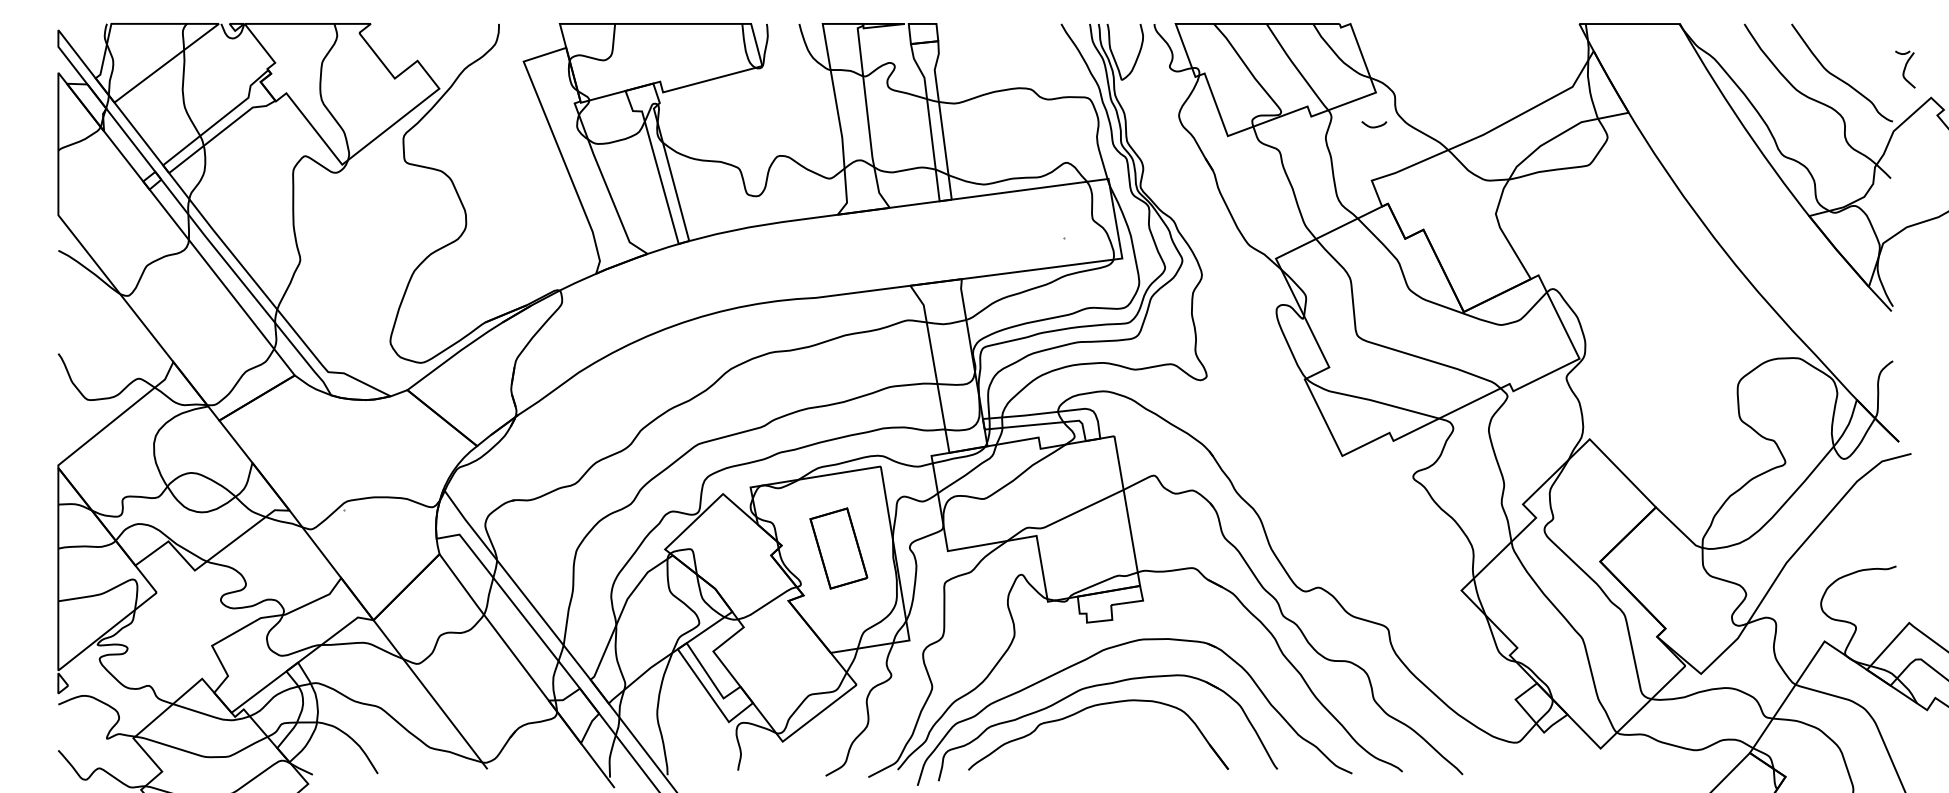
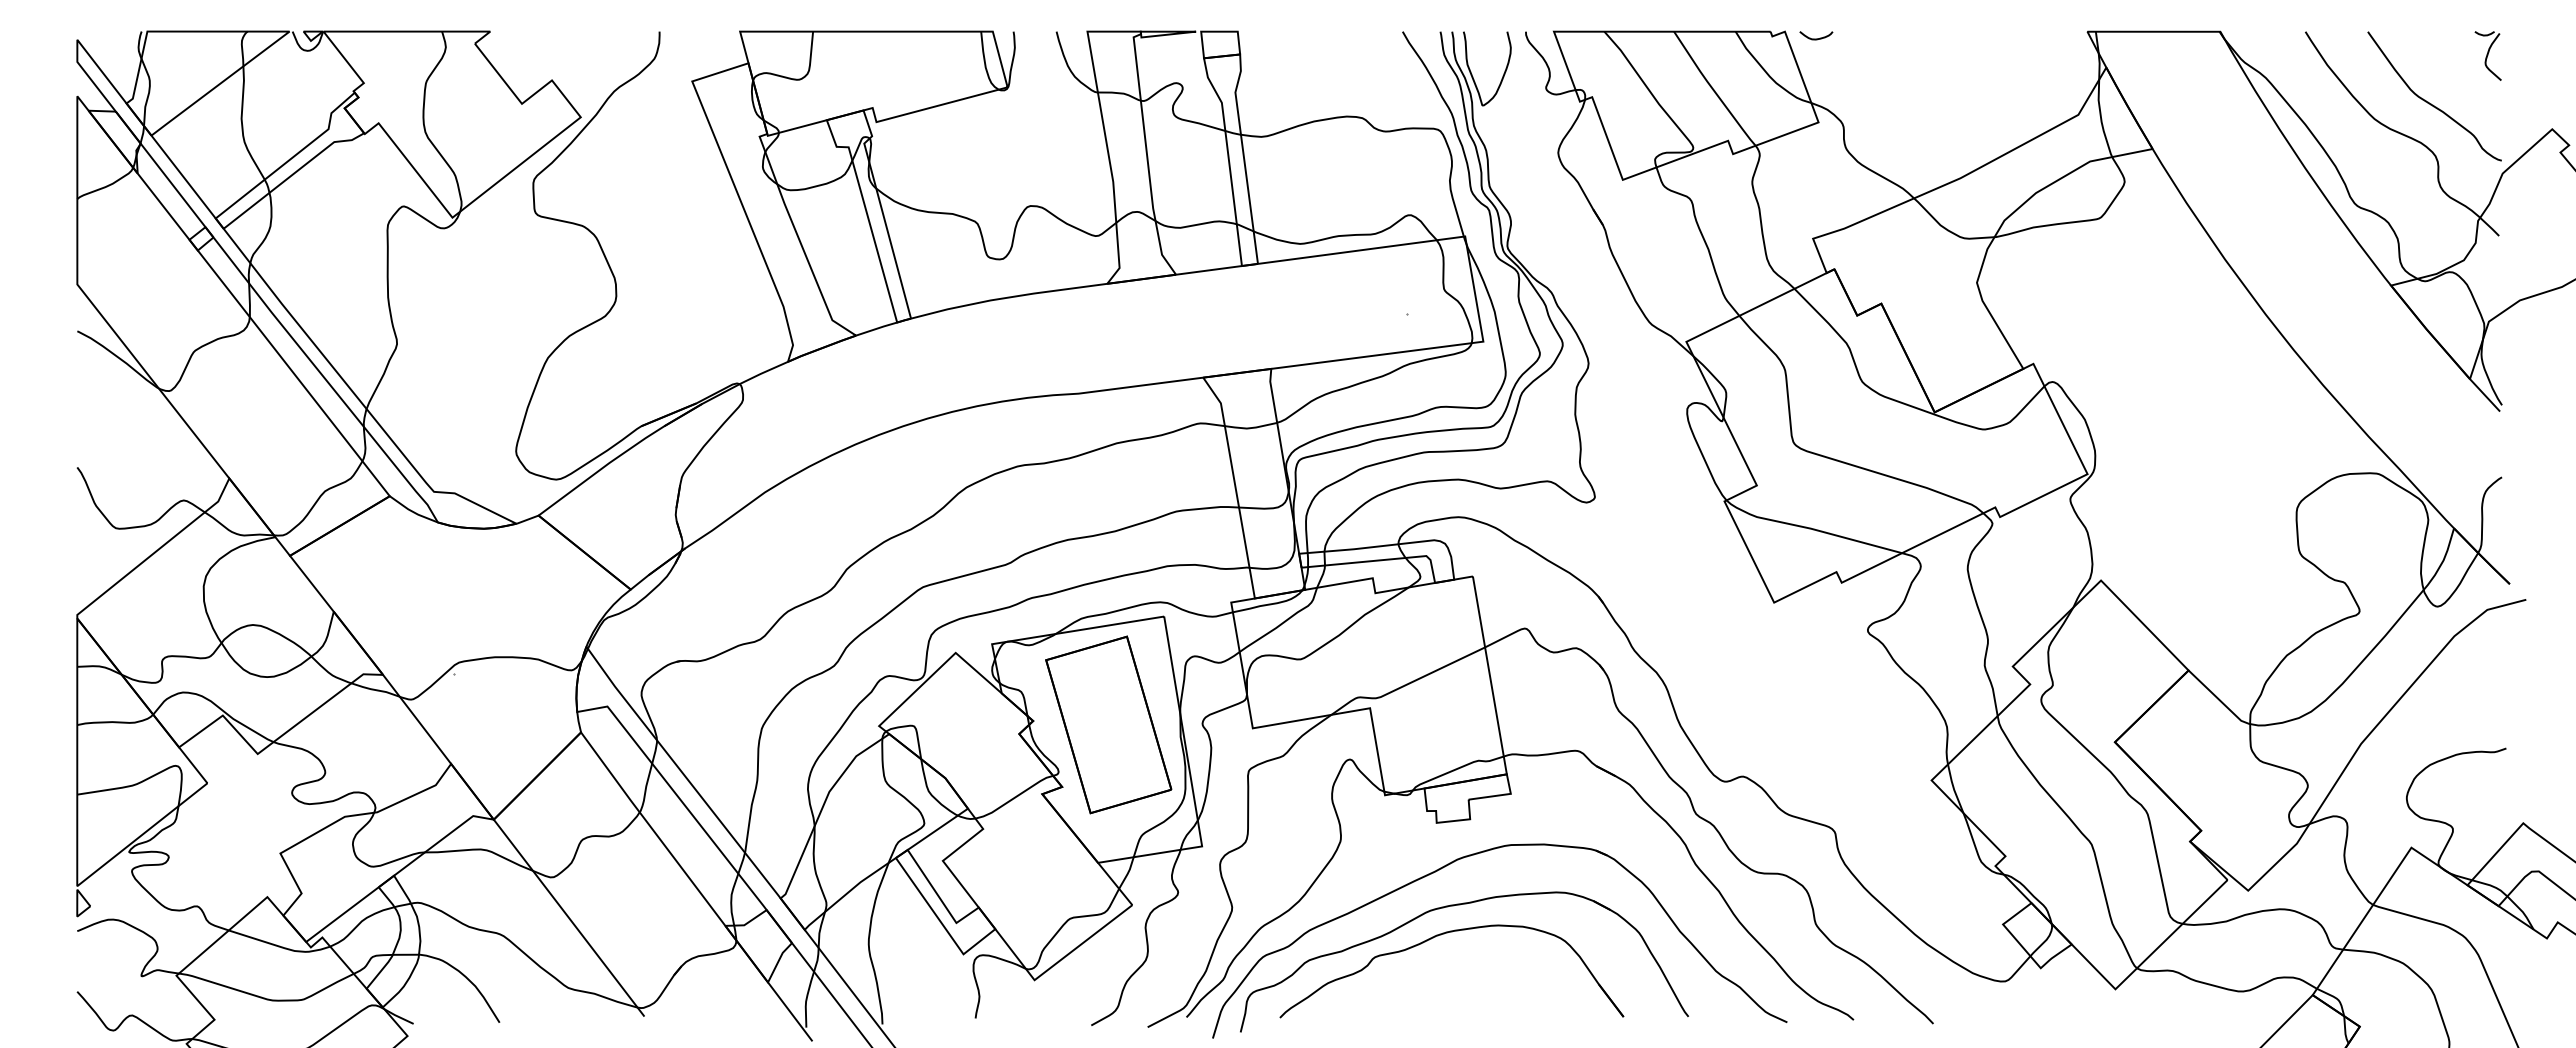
part: (1904, 69) -> (2487, 55), moved
curve: (1374, 126) -> (1816, 38), moved
part: (838, 548) -> (1108, 724), size x1.67

